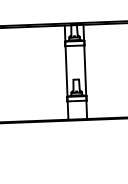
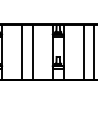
line: (119, 70) -> (83, 52), added
line: (31, 73) -> (32, 52), added
line: (13, 74) -> (22, 52), added

